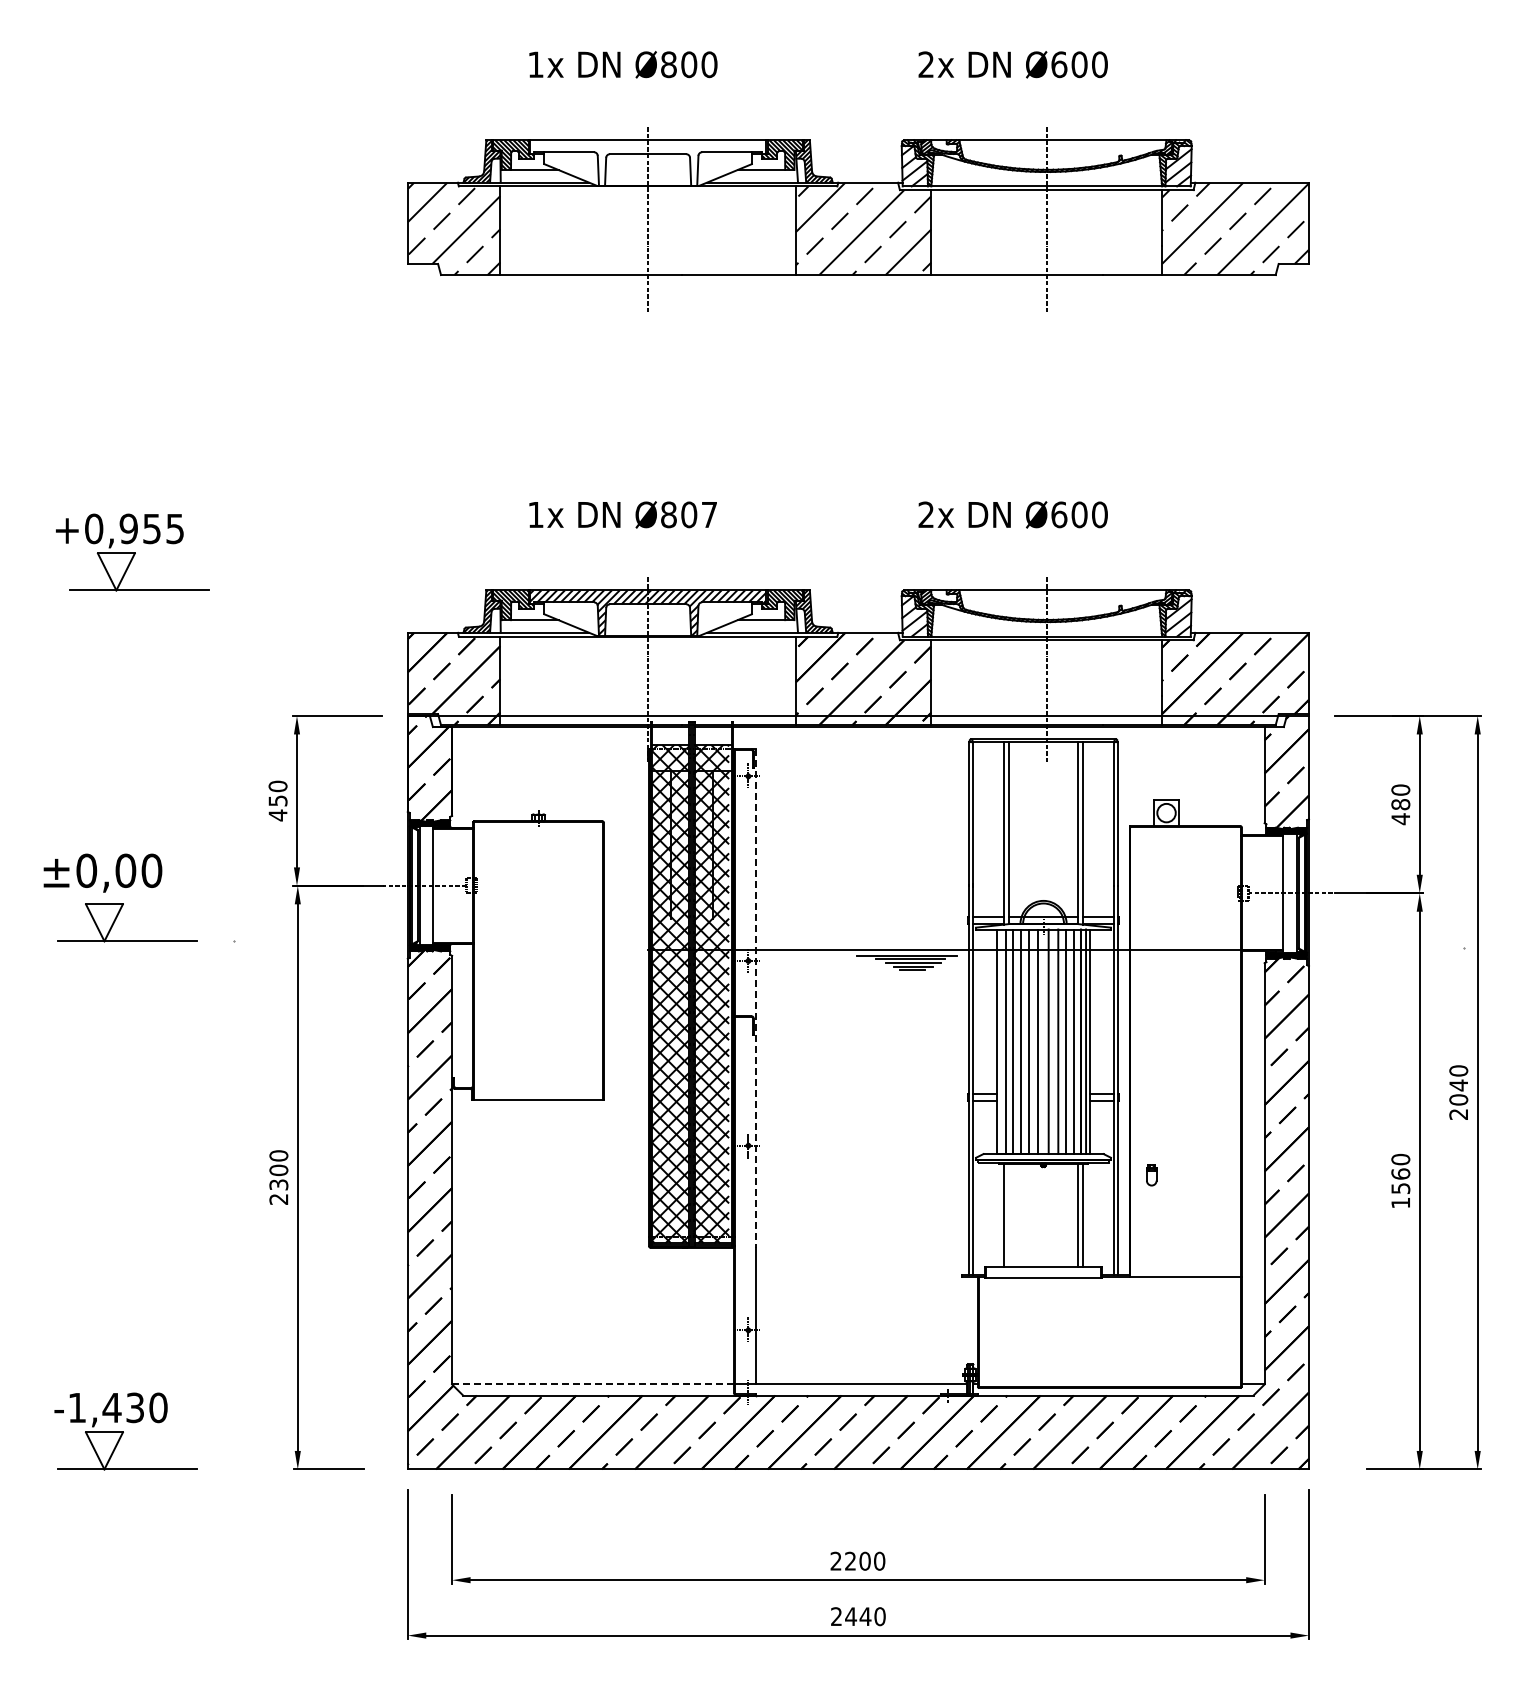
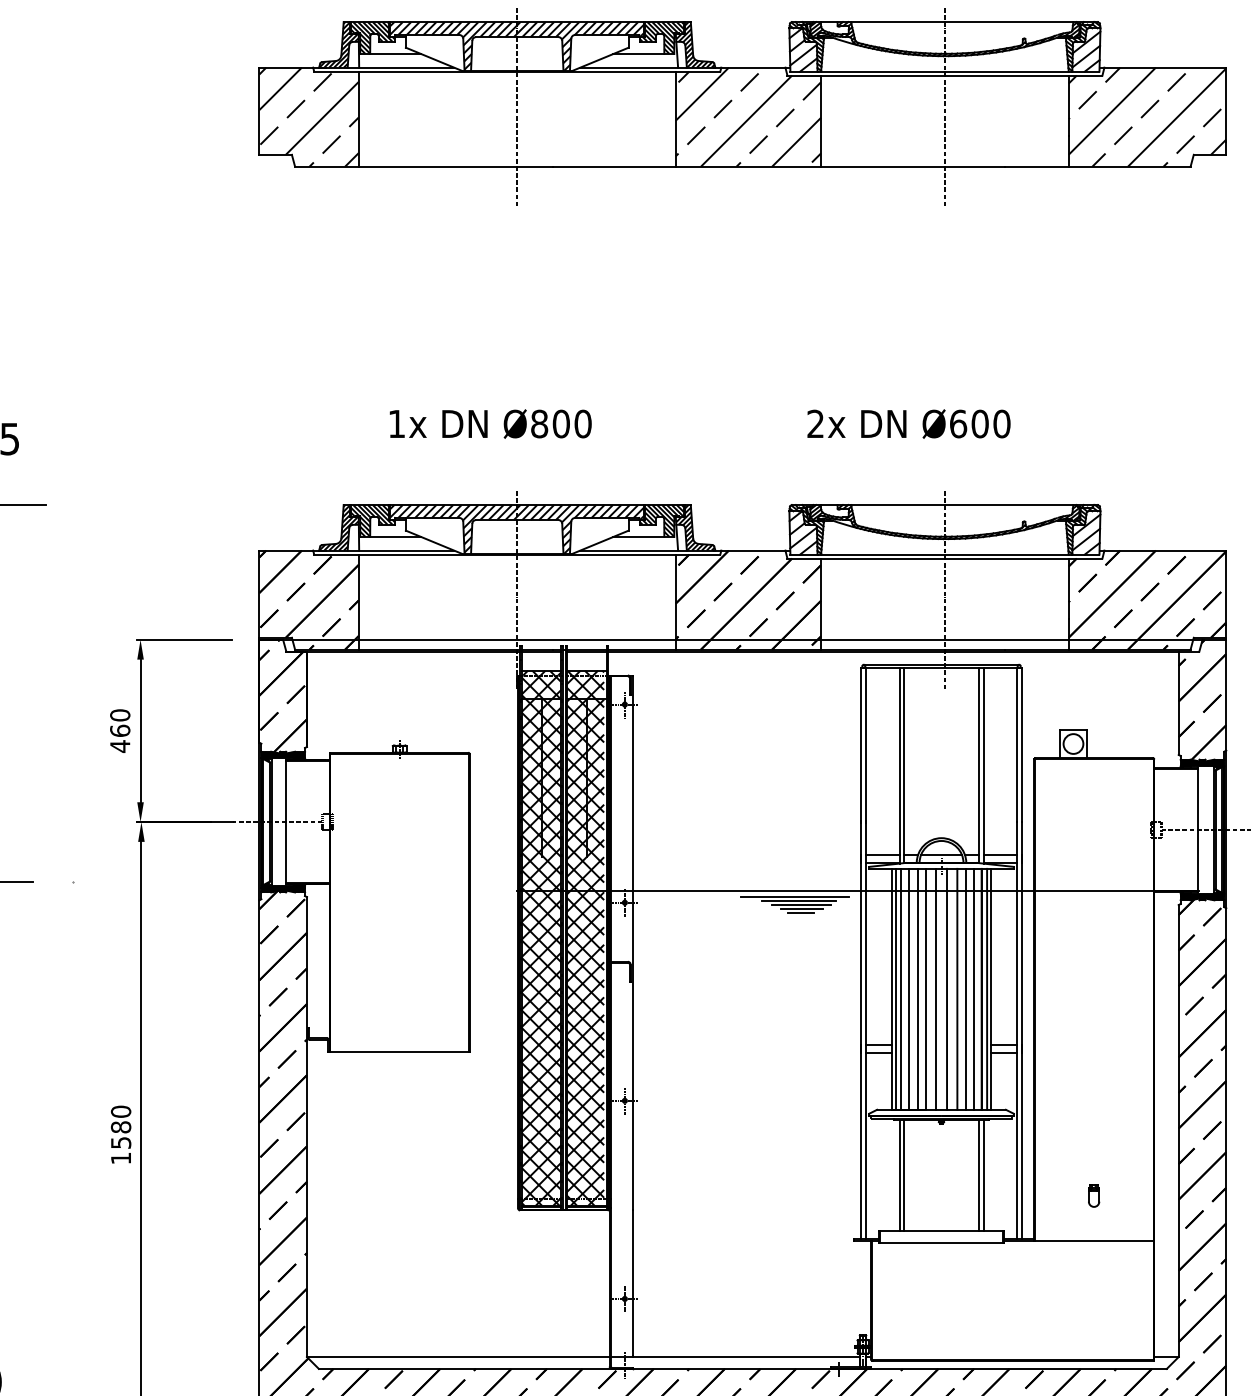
hatch: (647, 162) -> (516, 45), added
text: (709, 514) -> (583, 423), Ø807 -> Ø800
text: (277, 800) -> (119, 730), 450 -> 460
line: (755, 999) -> (632, 943), dashed -> solid
line: (1001, 1041) -> (896, 989), added
part: (1151, 1175) -> (1093, 1196), moved
text: (278, 1184) -> (120, 1142), 2300 -> 1580
line: (1008, 1215) -> (903, 1175), added
line: (592, 1384) -> (457, 1357), dashed -> solid

